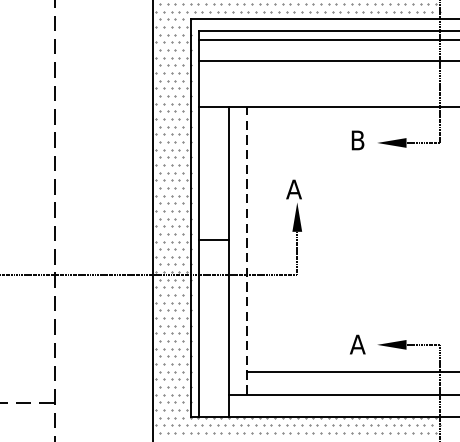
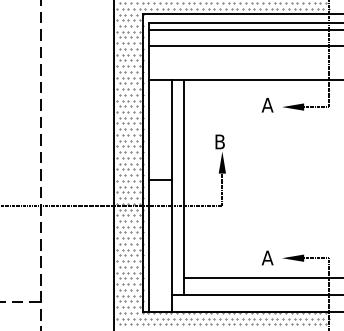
text: (357, 139) -> (267, 104), B -> A
text: (293, 188) -> (219, 141), A -> B
line: (246, 250) -> (184, 187), dashed -> solid

